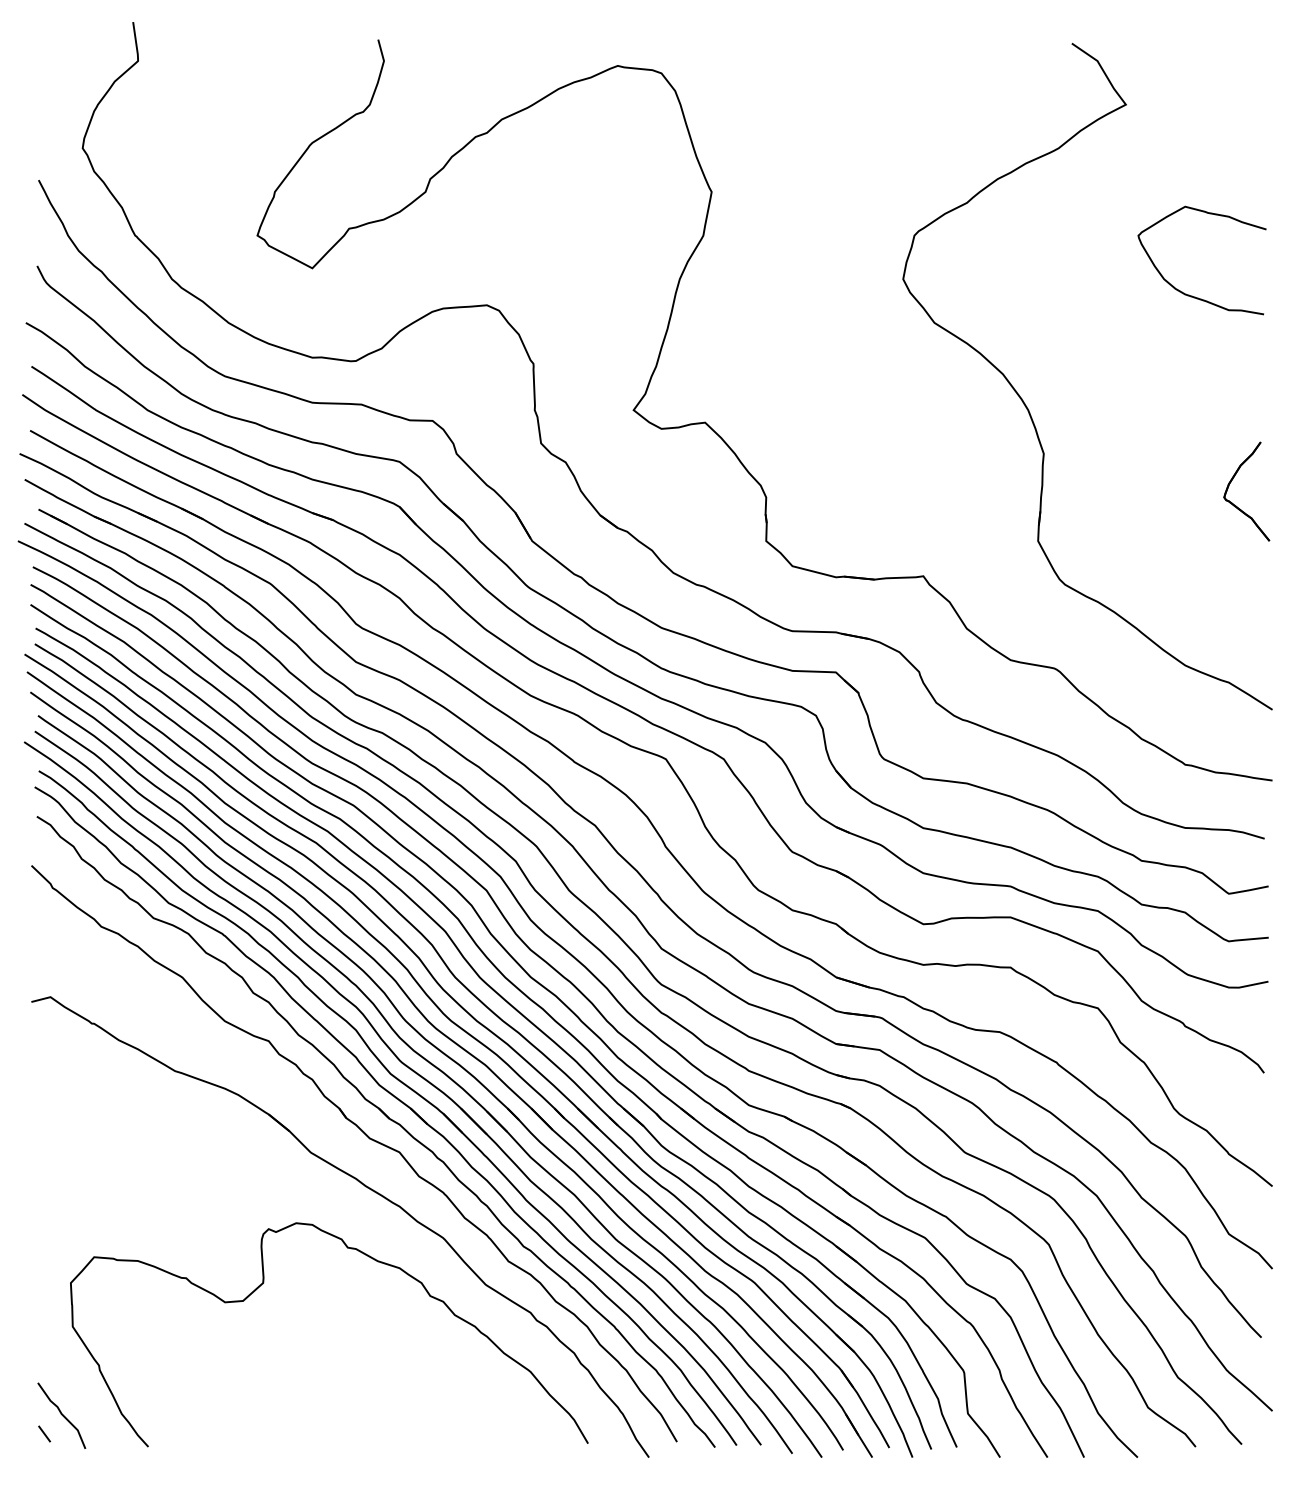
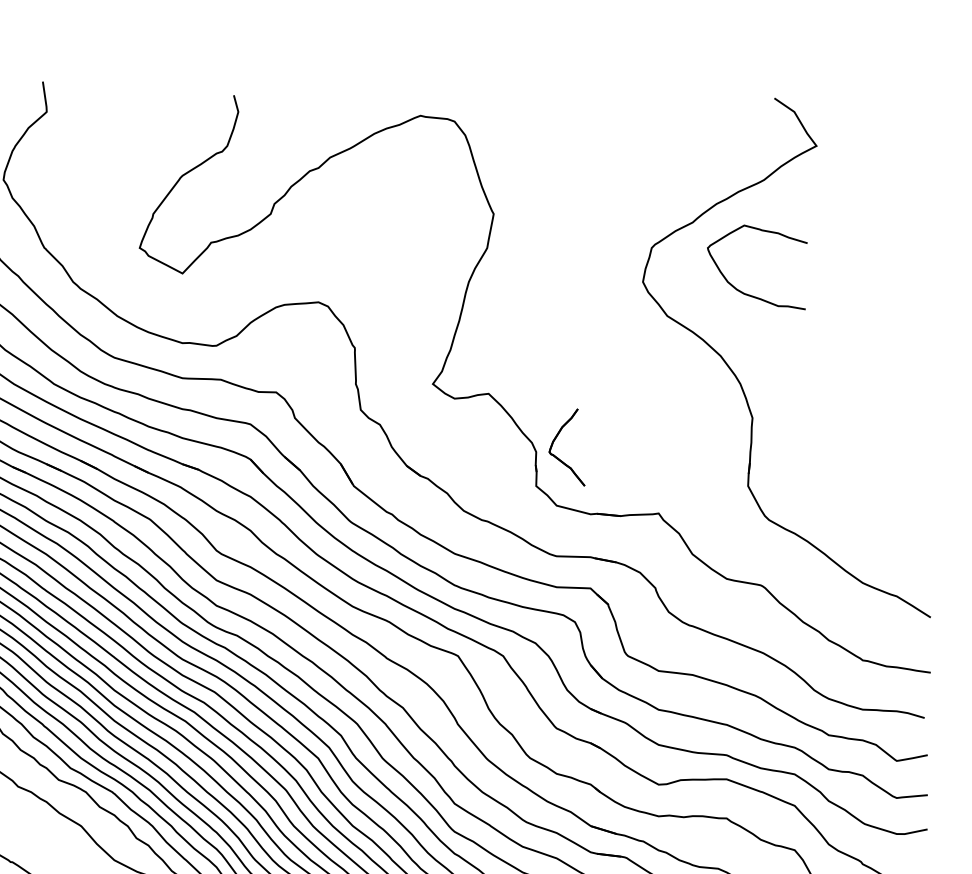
curve: (1189, 294) -> (747, 293), moved
part: (1236, 505) -> (559, 458), moved

